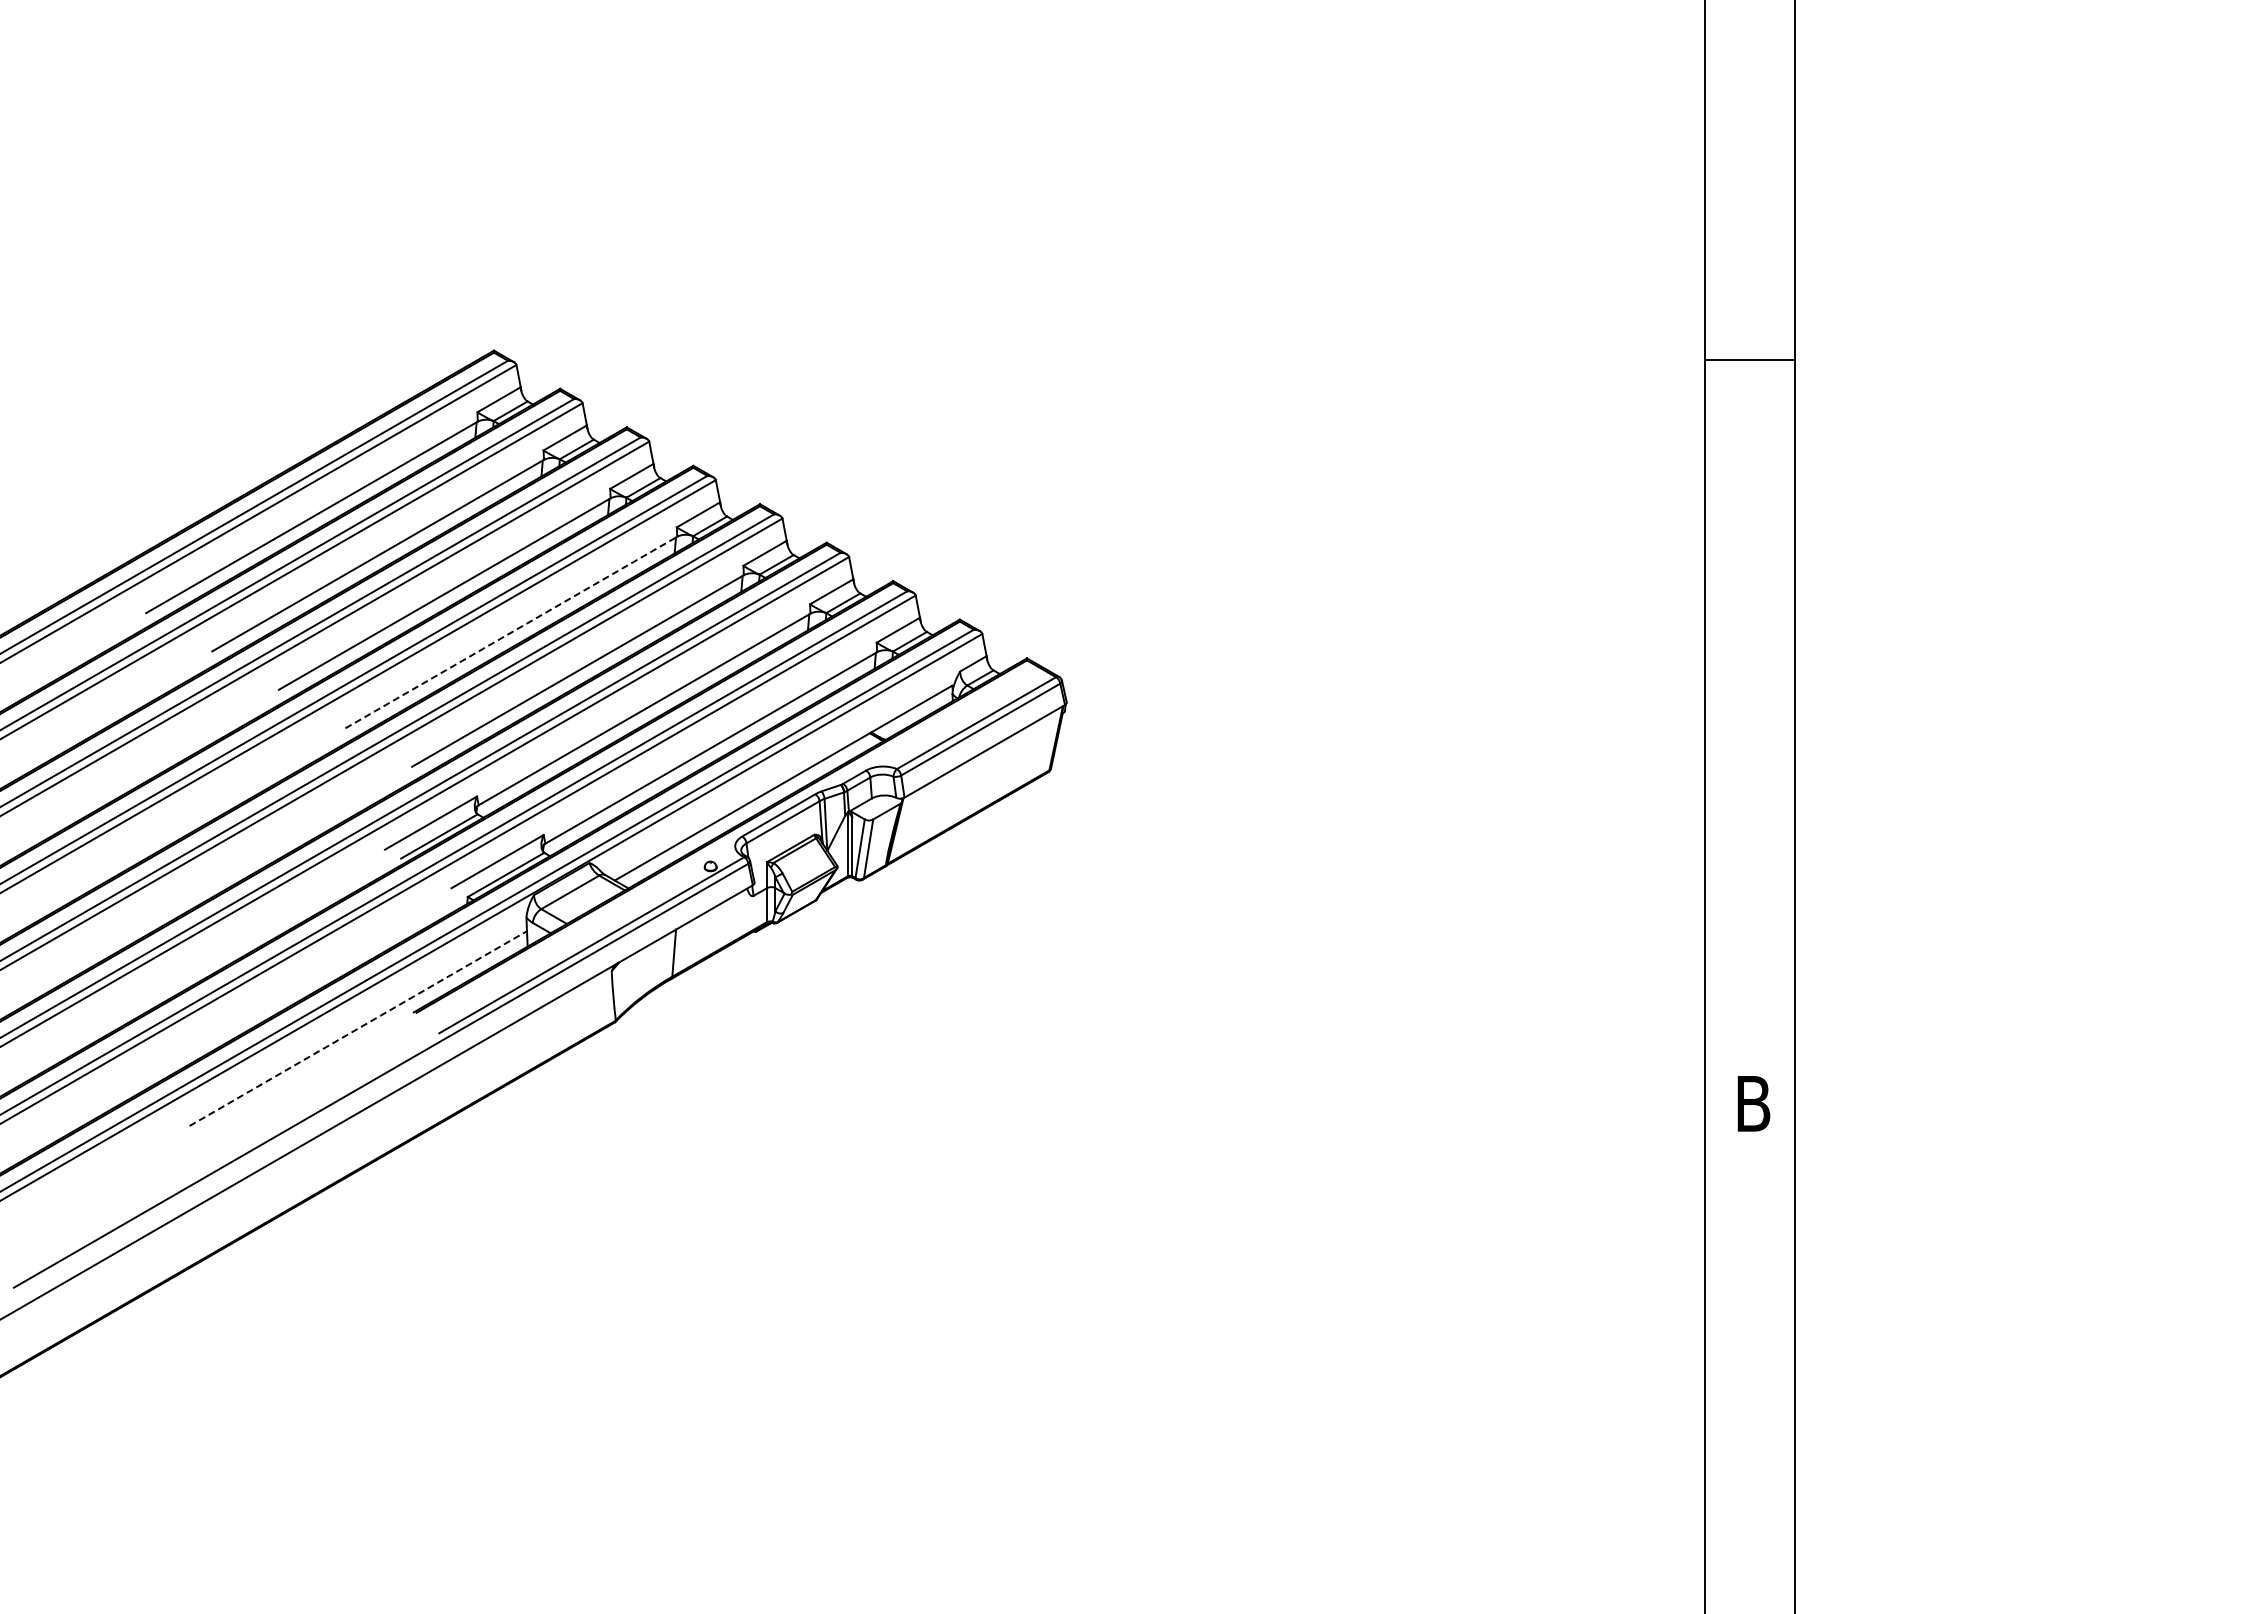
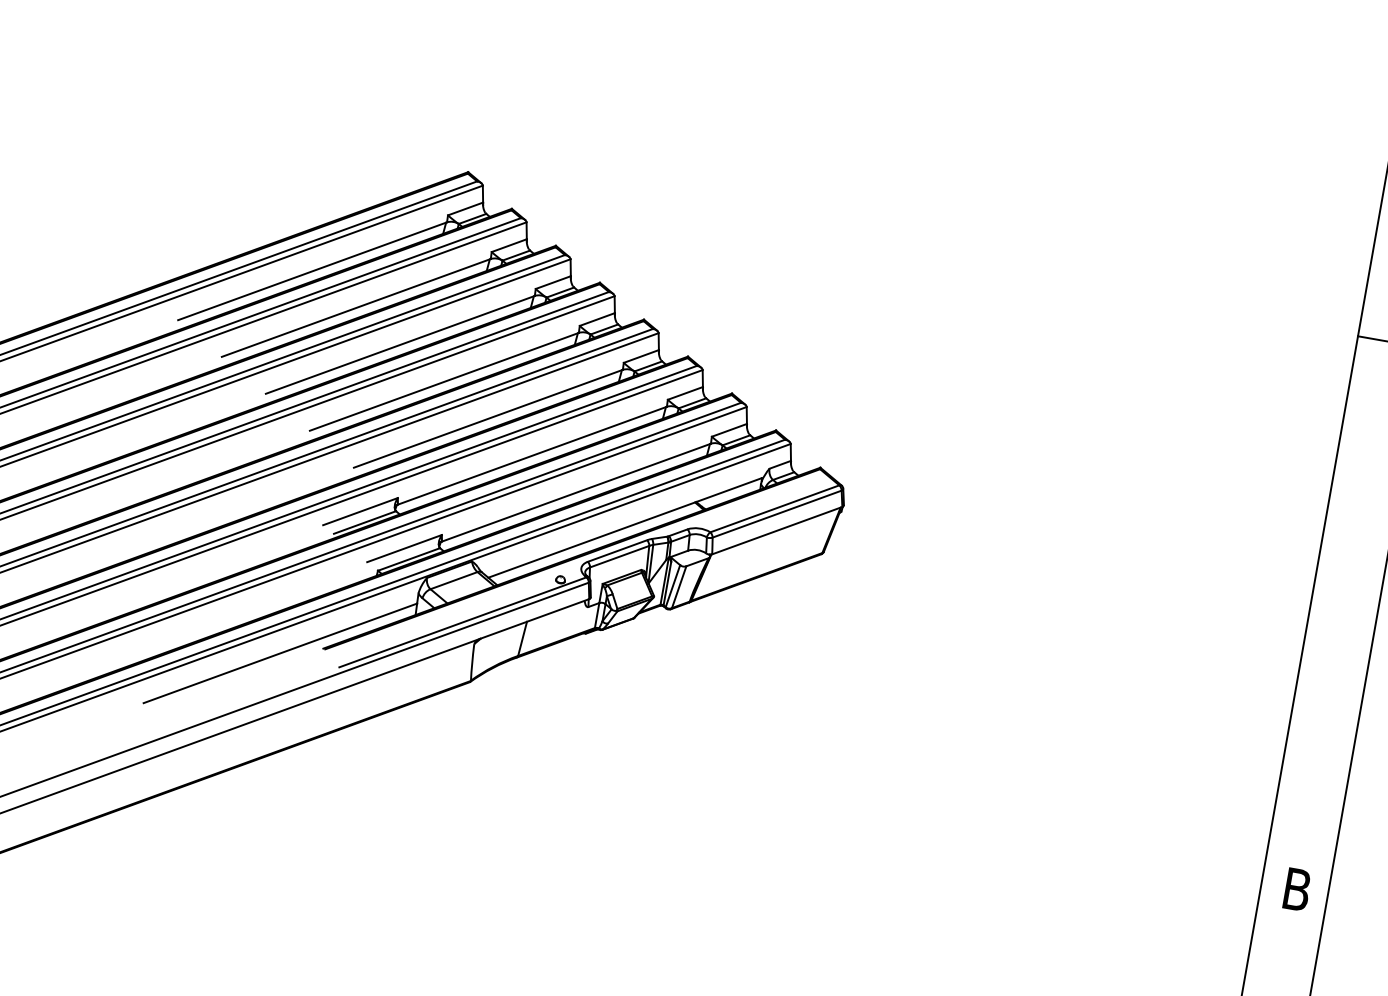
line: (511, 632) -> (444, 381), dashed -> solid
line: (358, 1028) -> (280, 653), dashed -> solid

